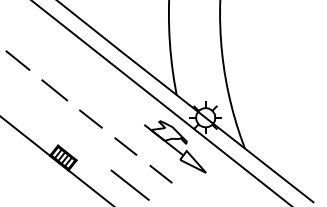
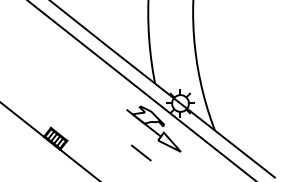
line: (17, 60) -> (15, 53), removed
line: (54, 90) -> (47, 79), removed
line: (90, 118) -> (79, 104), removed
line: (125, 146) -> (110, 128), removed
line: (129, 184) -> (113, 162), removed

